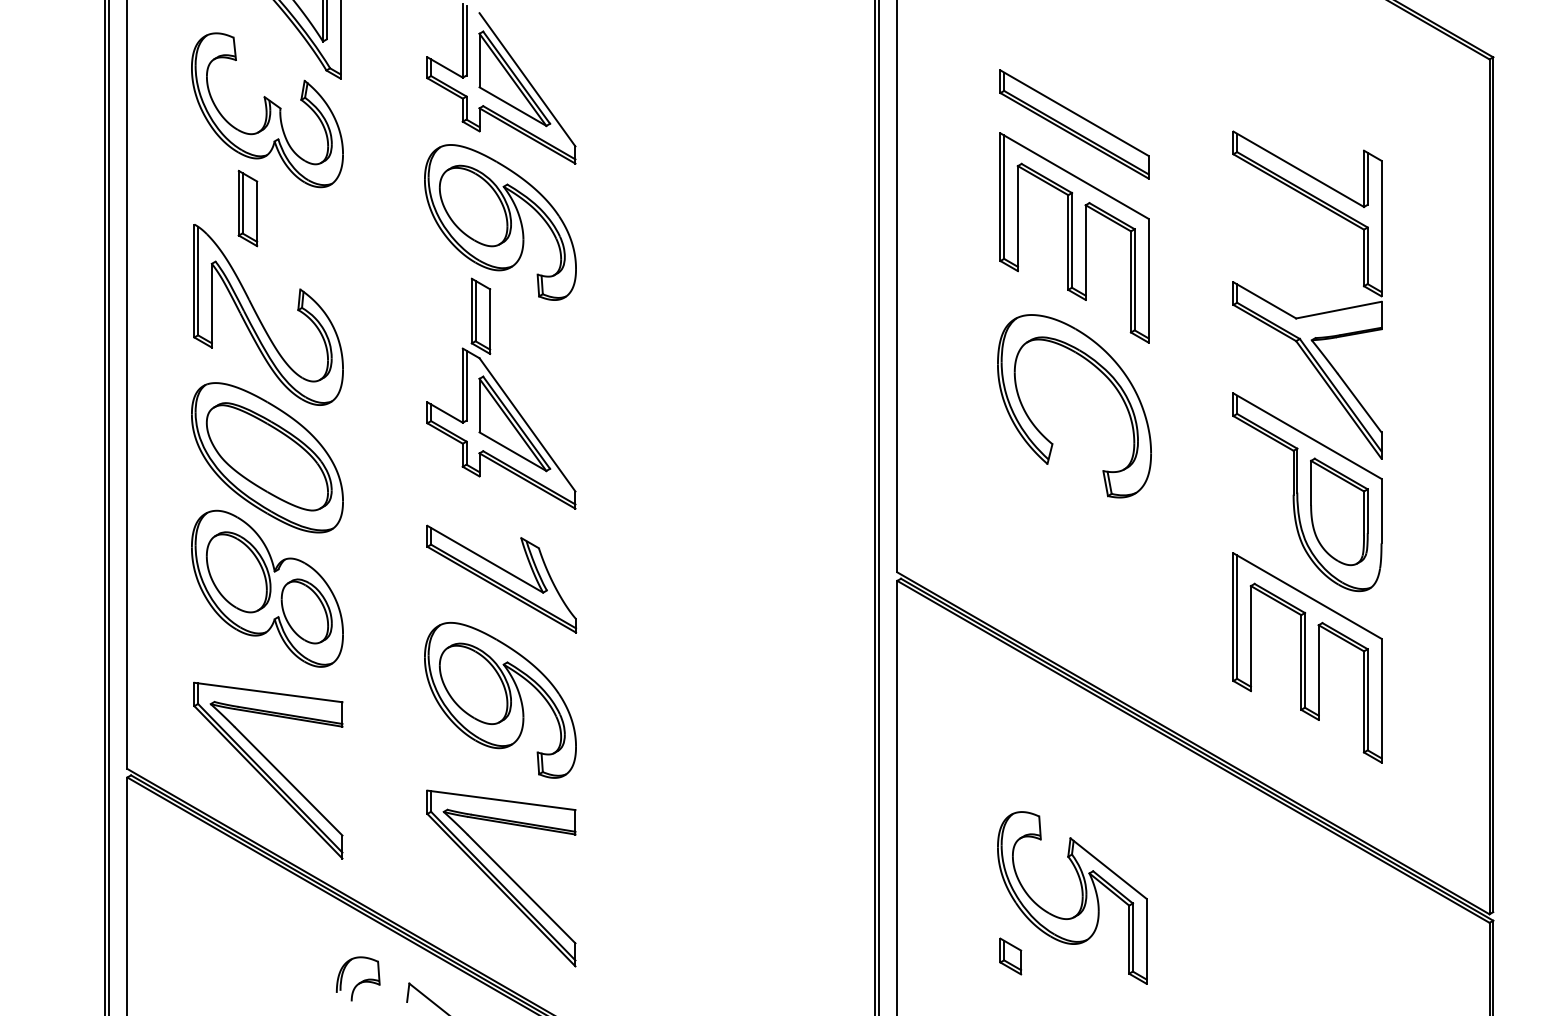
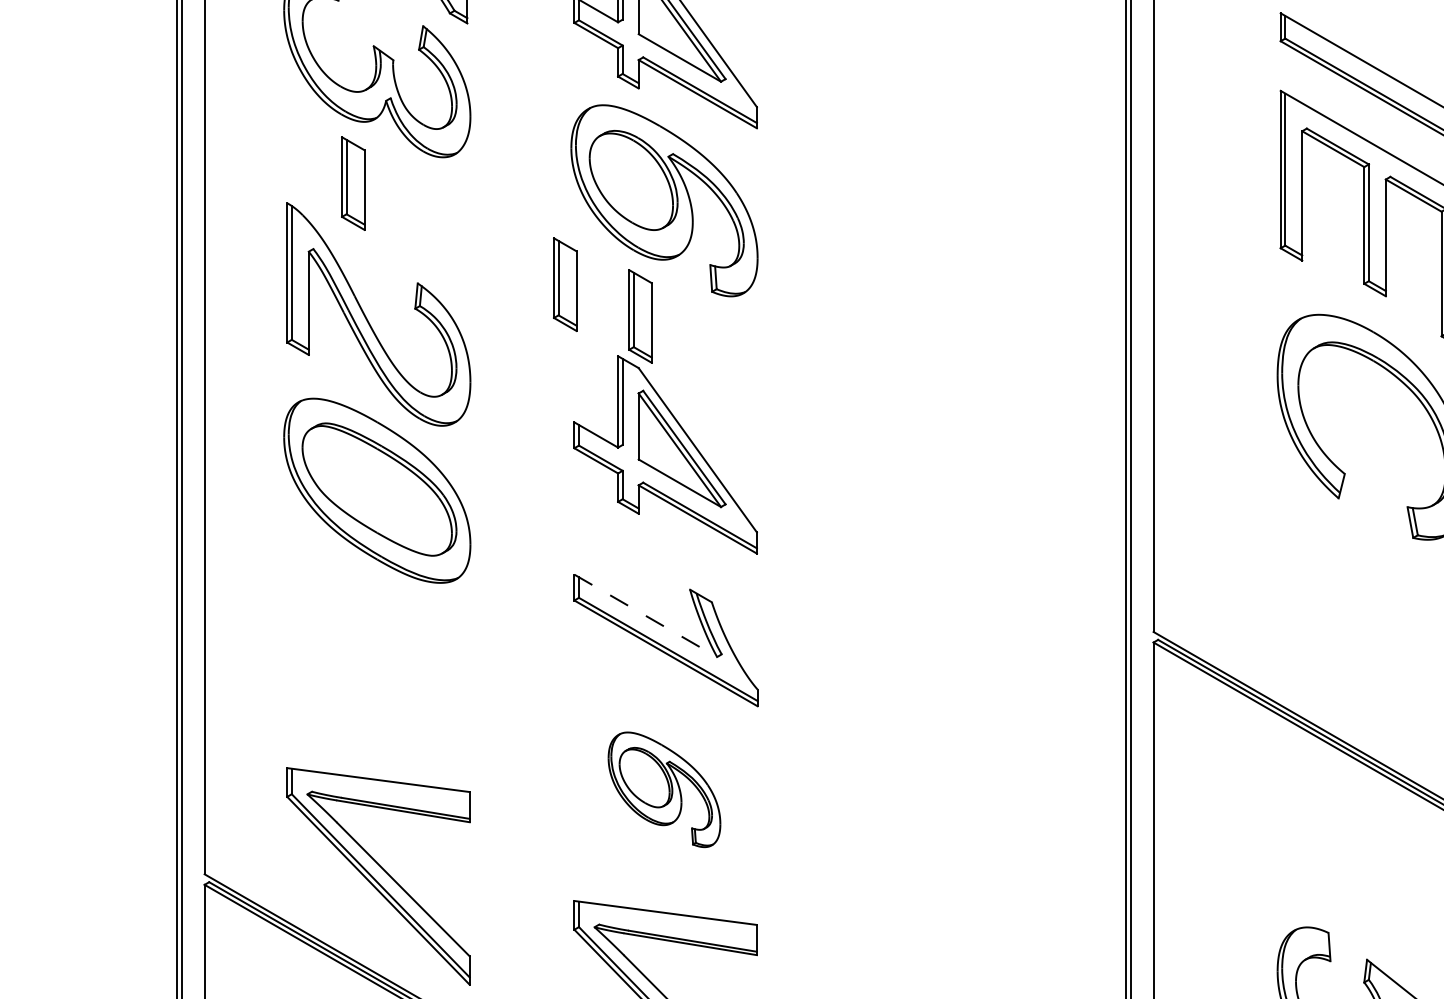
part: (419, 290) -> (564, 284), added
line: (485, 559) -> (646, 616), solid -> dashed
part: (267, 588) -> (377, 651), removed
part: (500, 700) -> (664, 789), size x0.6

